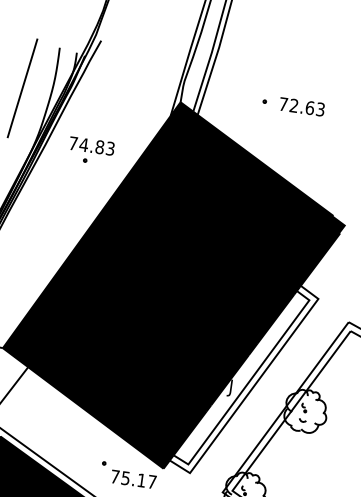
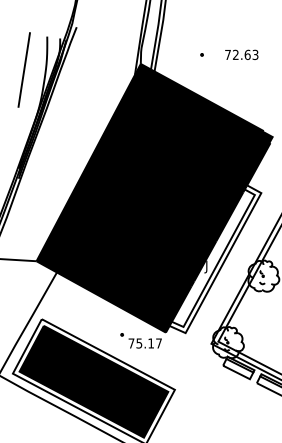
text: (301, 106) -> (241, 54), moved
part: (90, 150) -> (80, 108), removed

